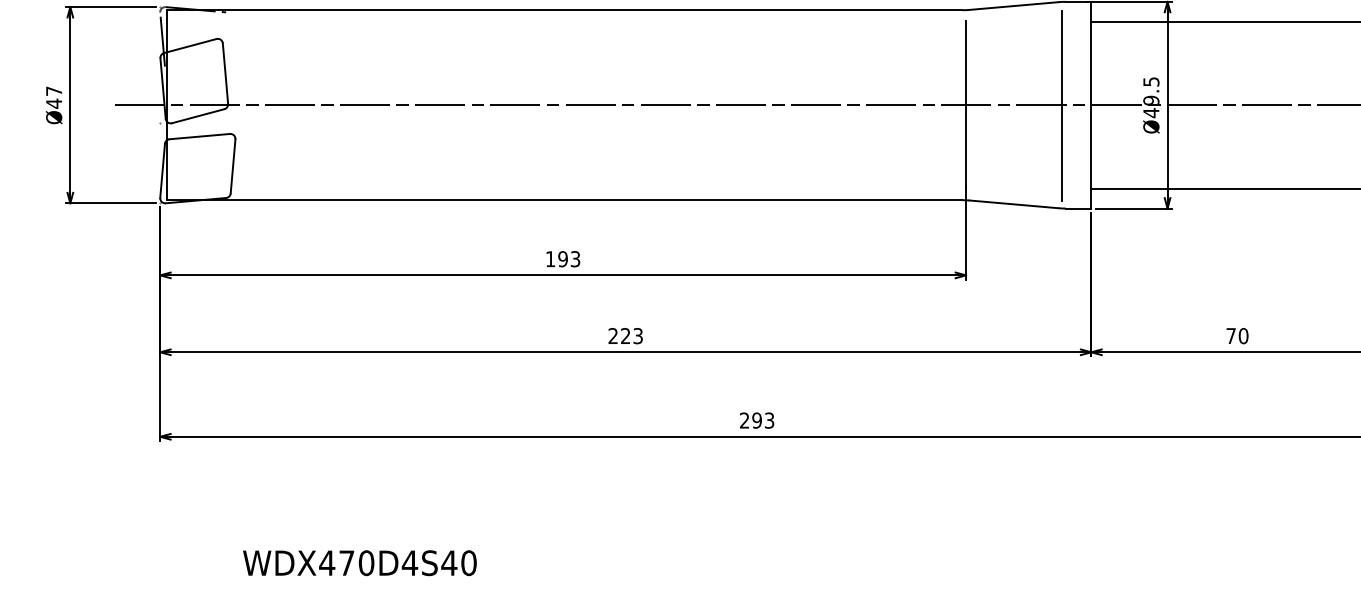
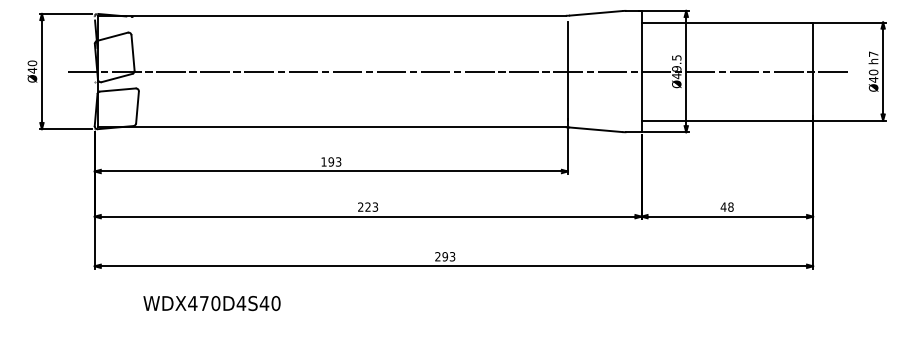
text: (54, 91) -> (32, 63), Ø47 -> Ø40
line: (1062, 105) -> (624, 71), removed
text: (1236, 334) -> (726, 206), 70 -> 48
text: (359, 563) -> (211, 303), moved

